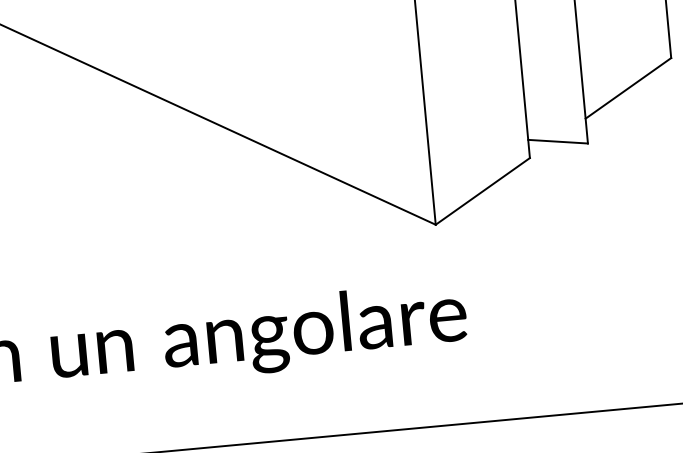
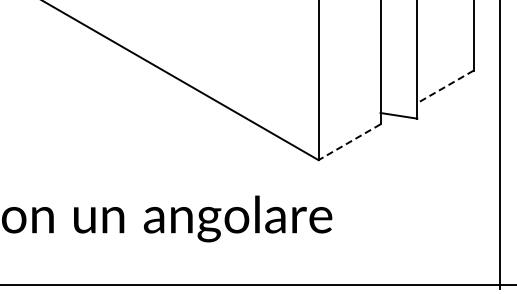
line: (628, 87) -> (445, 86), solid -> dashed
line: (482, 191) -> (349, 142), solid -> dashed

